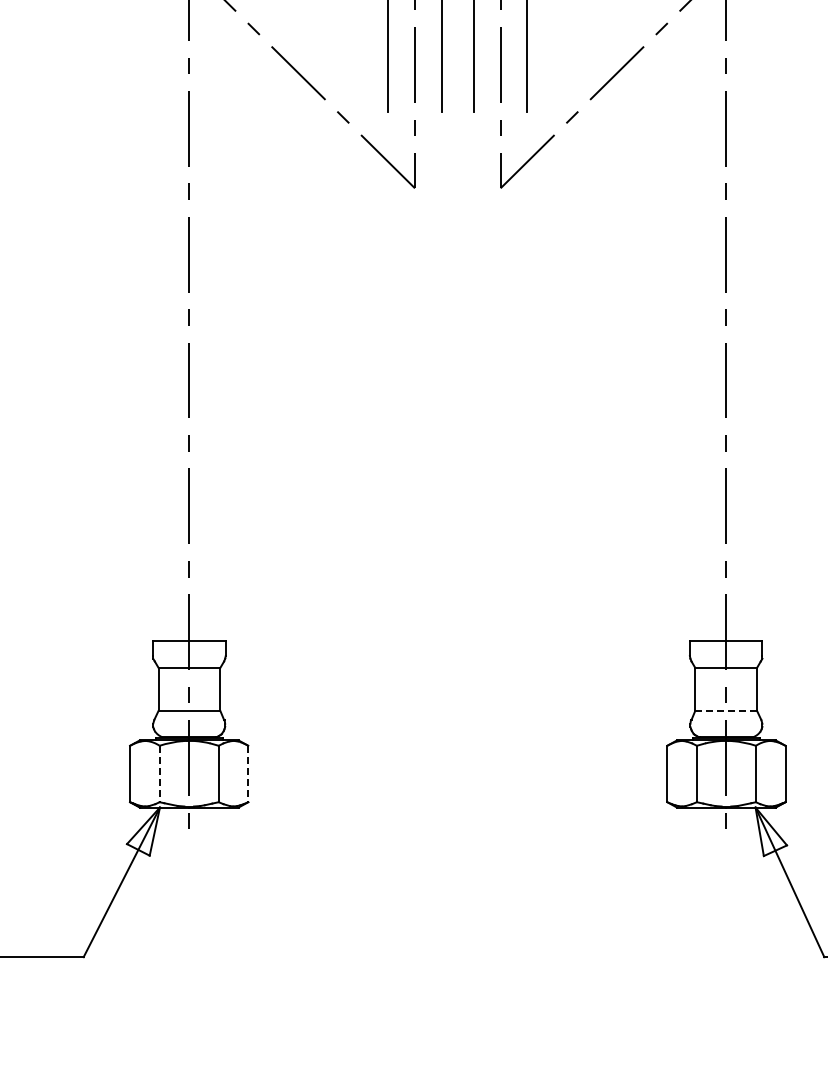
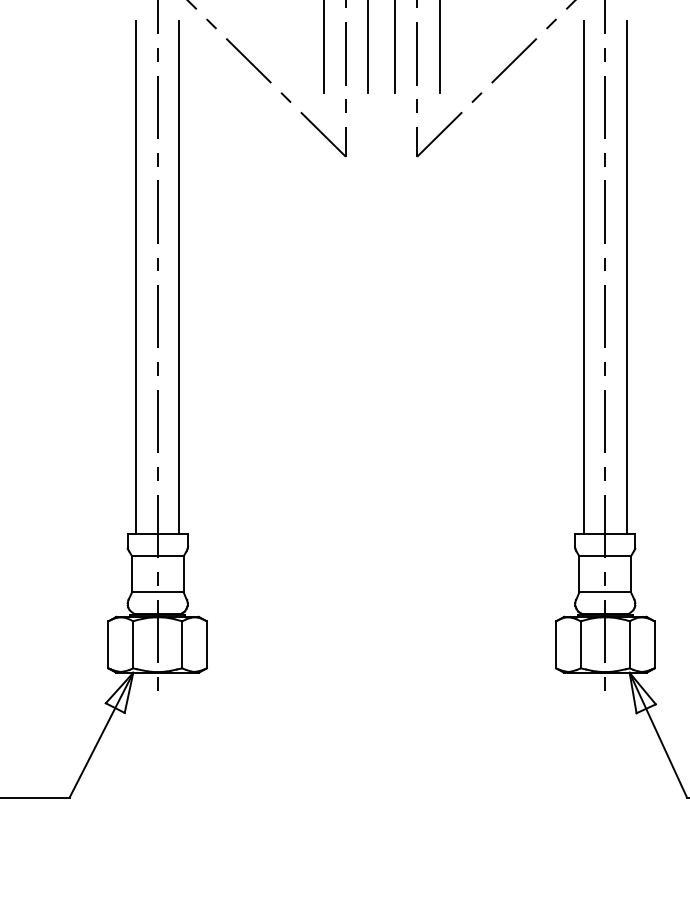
line: (163, 333) -> (136, 277), added
line: (214, 333) -> (178, 277), added
line: (700, 333) -> (583, 277), added
line: (751, 333) -> (626, 277), added
line: (726, 710) -> (605, 591), dashed -> solid
line: (159, 774) -> (132, 645), dashed -> solid
line: (248, 774) -> (207, 645), dashed -> solid

